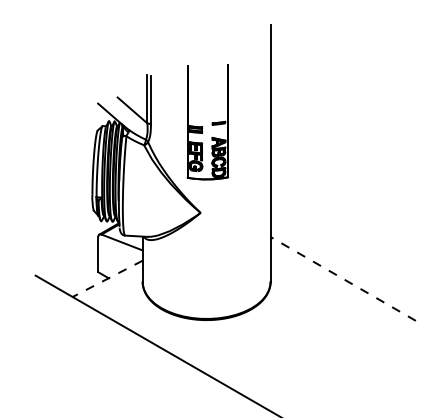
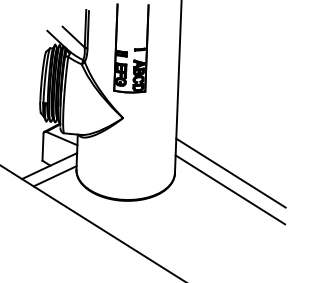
line: (343, 278) -> (231, 172), dashed -> solid
line: (107, 279) -> (49, 166), dashed -> solid
line: (115, 291) -> (55, 176), added
line: (342, 300) -> (229, 189), added

